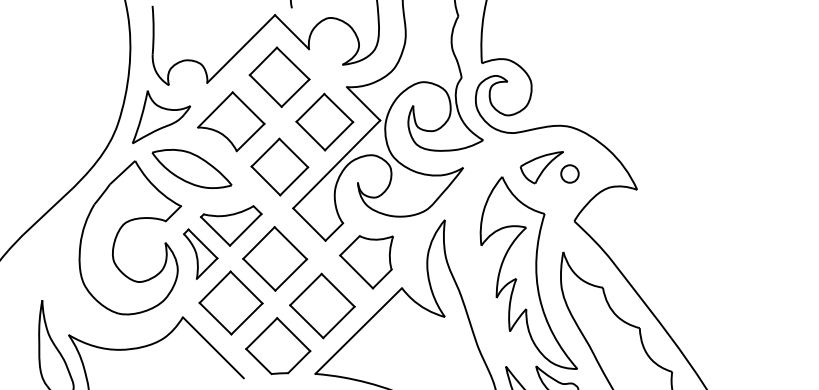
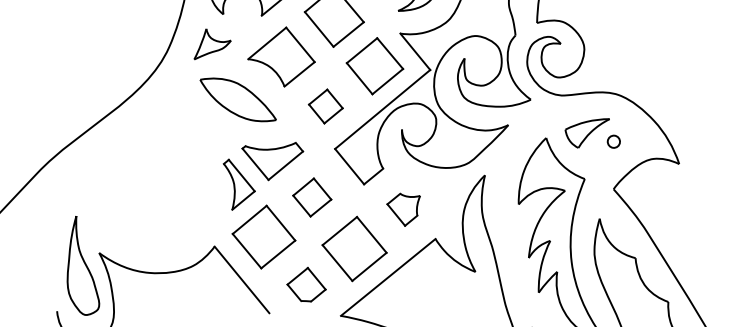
part: (161, 117) -> (212, 45), size x0.6
part: (279, 166) -> (325, 105), size x0.6
circle: (569, 173) -> (613, 141), size x0.7
part: (119, 232) -> (159, 156), removed
part: (275, 258) -> (312, 197), size x0.6
part: (366, 262) -> (402, 209), size x0.6
part: (278, 346) -> (306, 284), size x0.6

